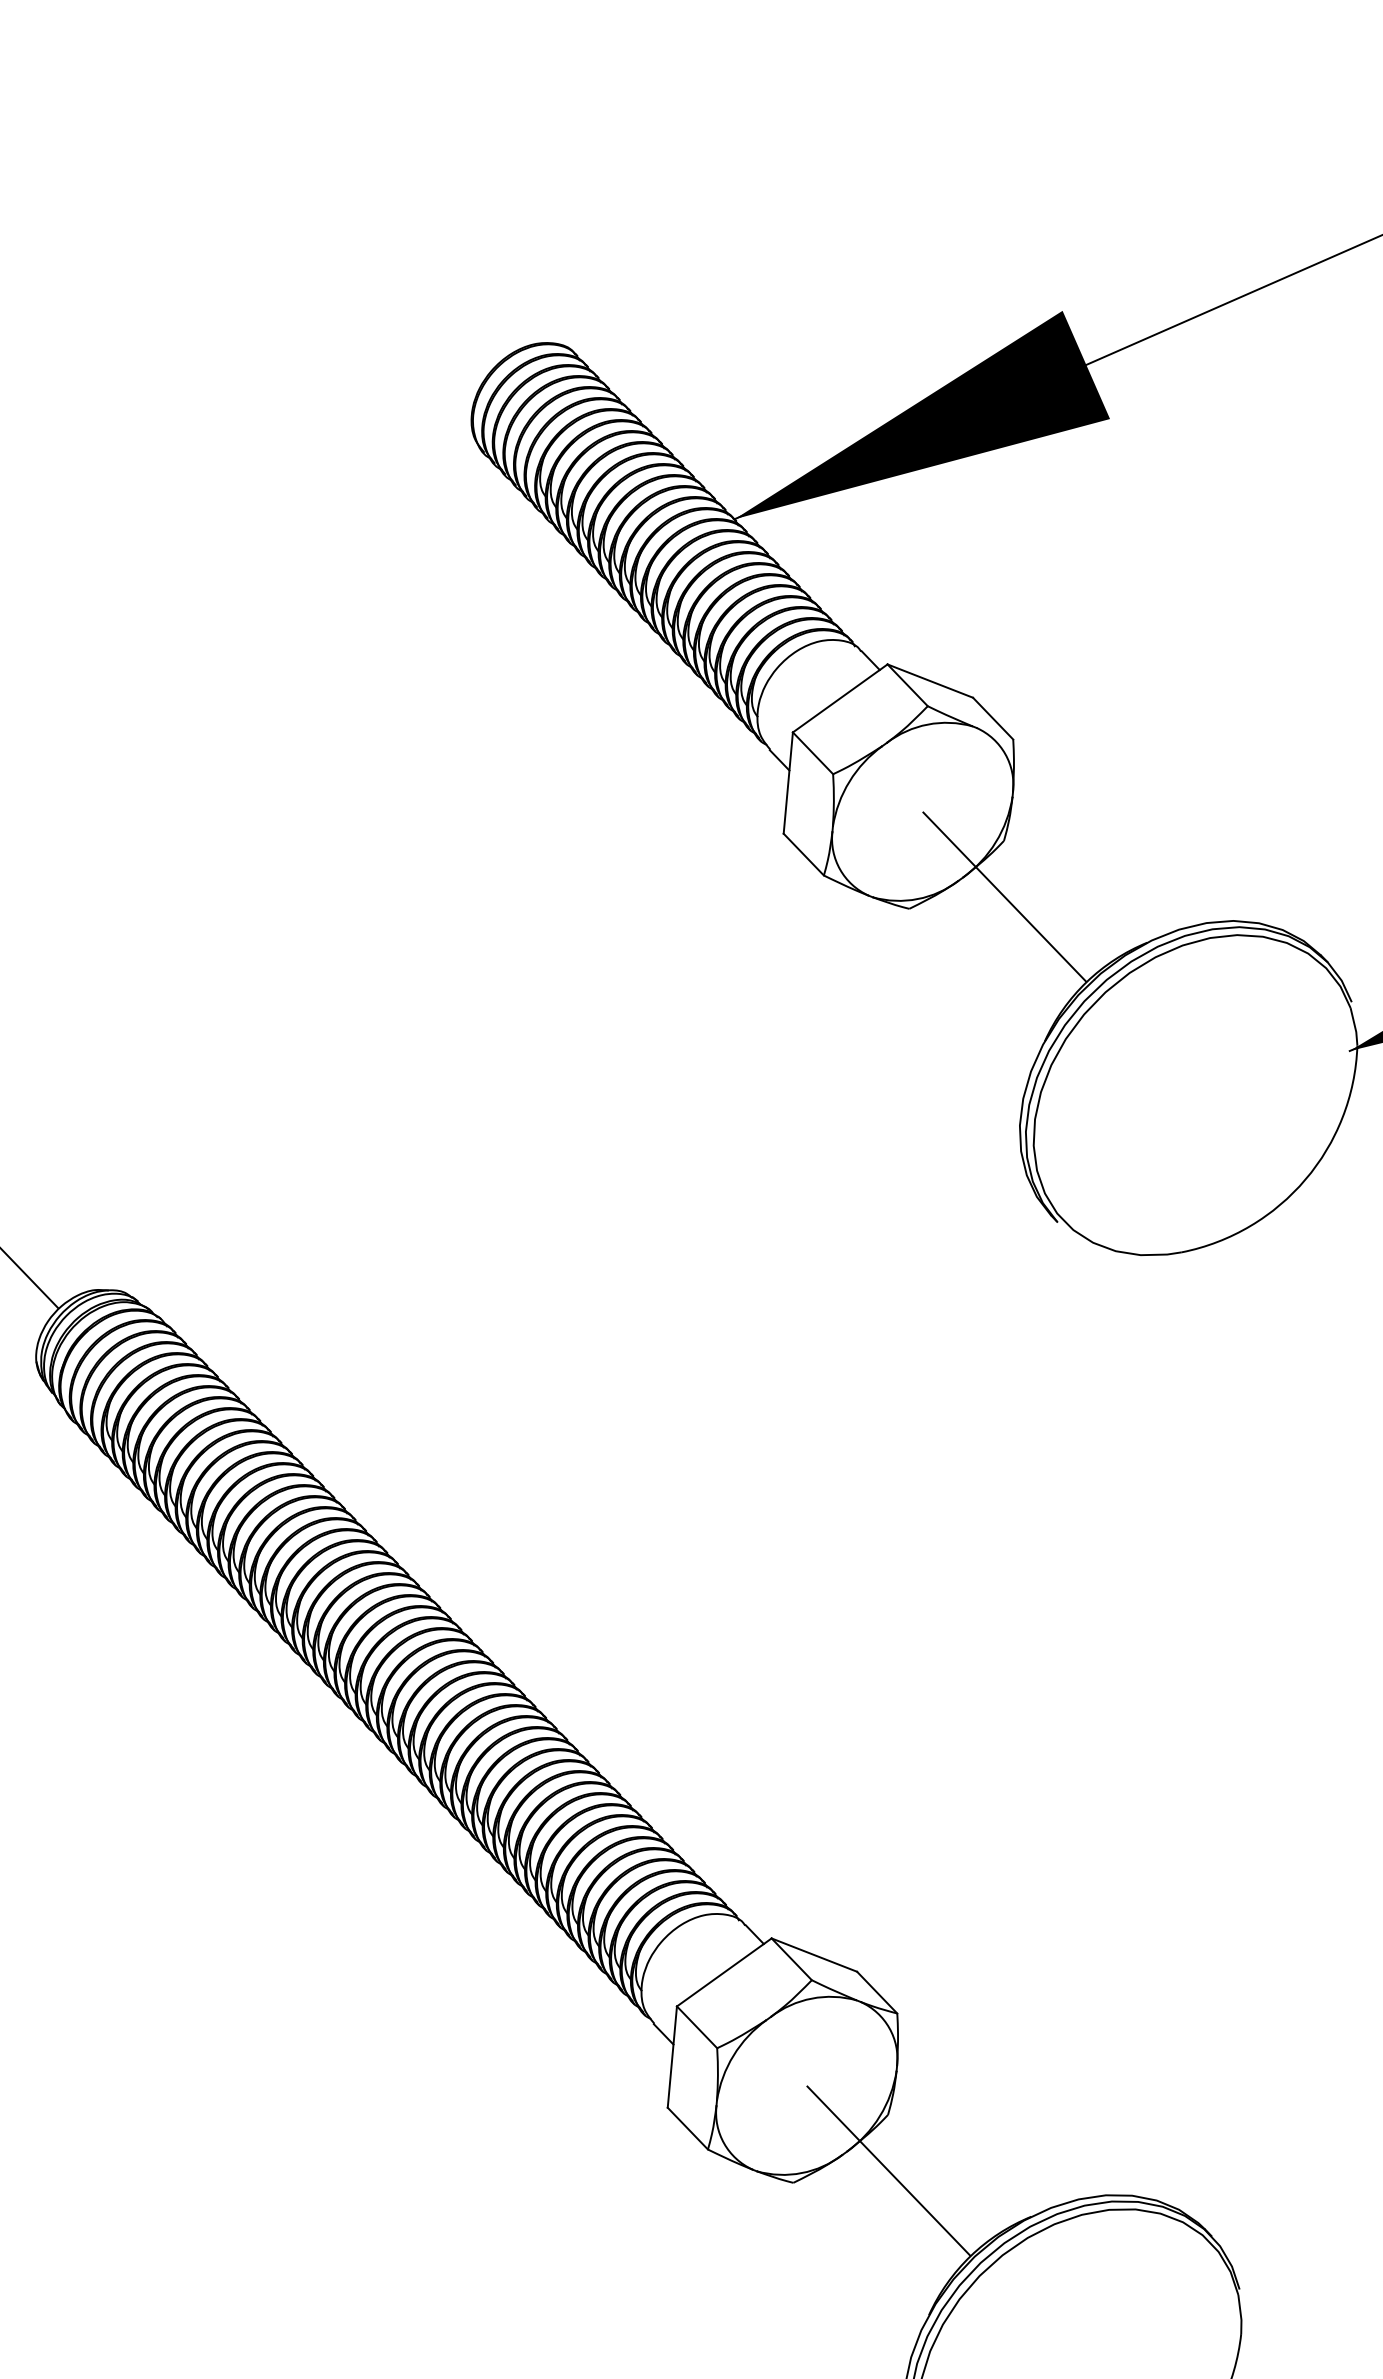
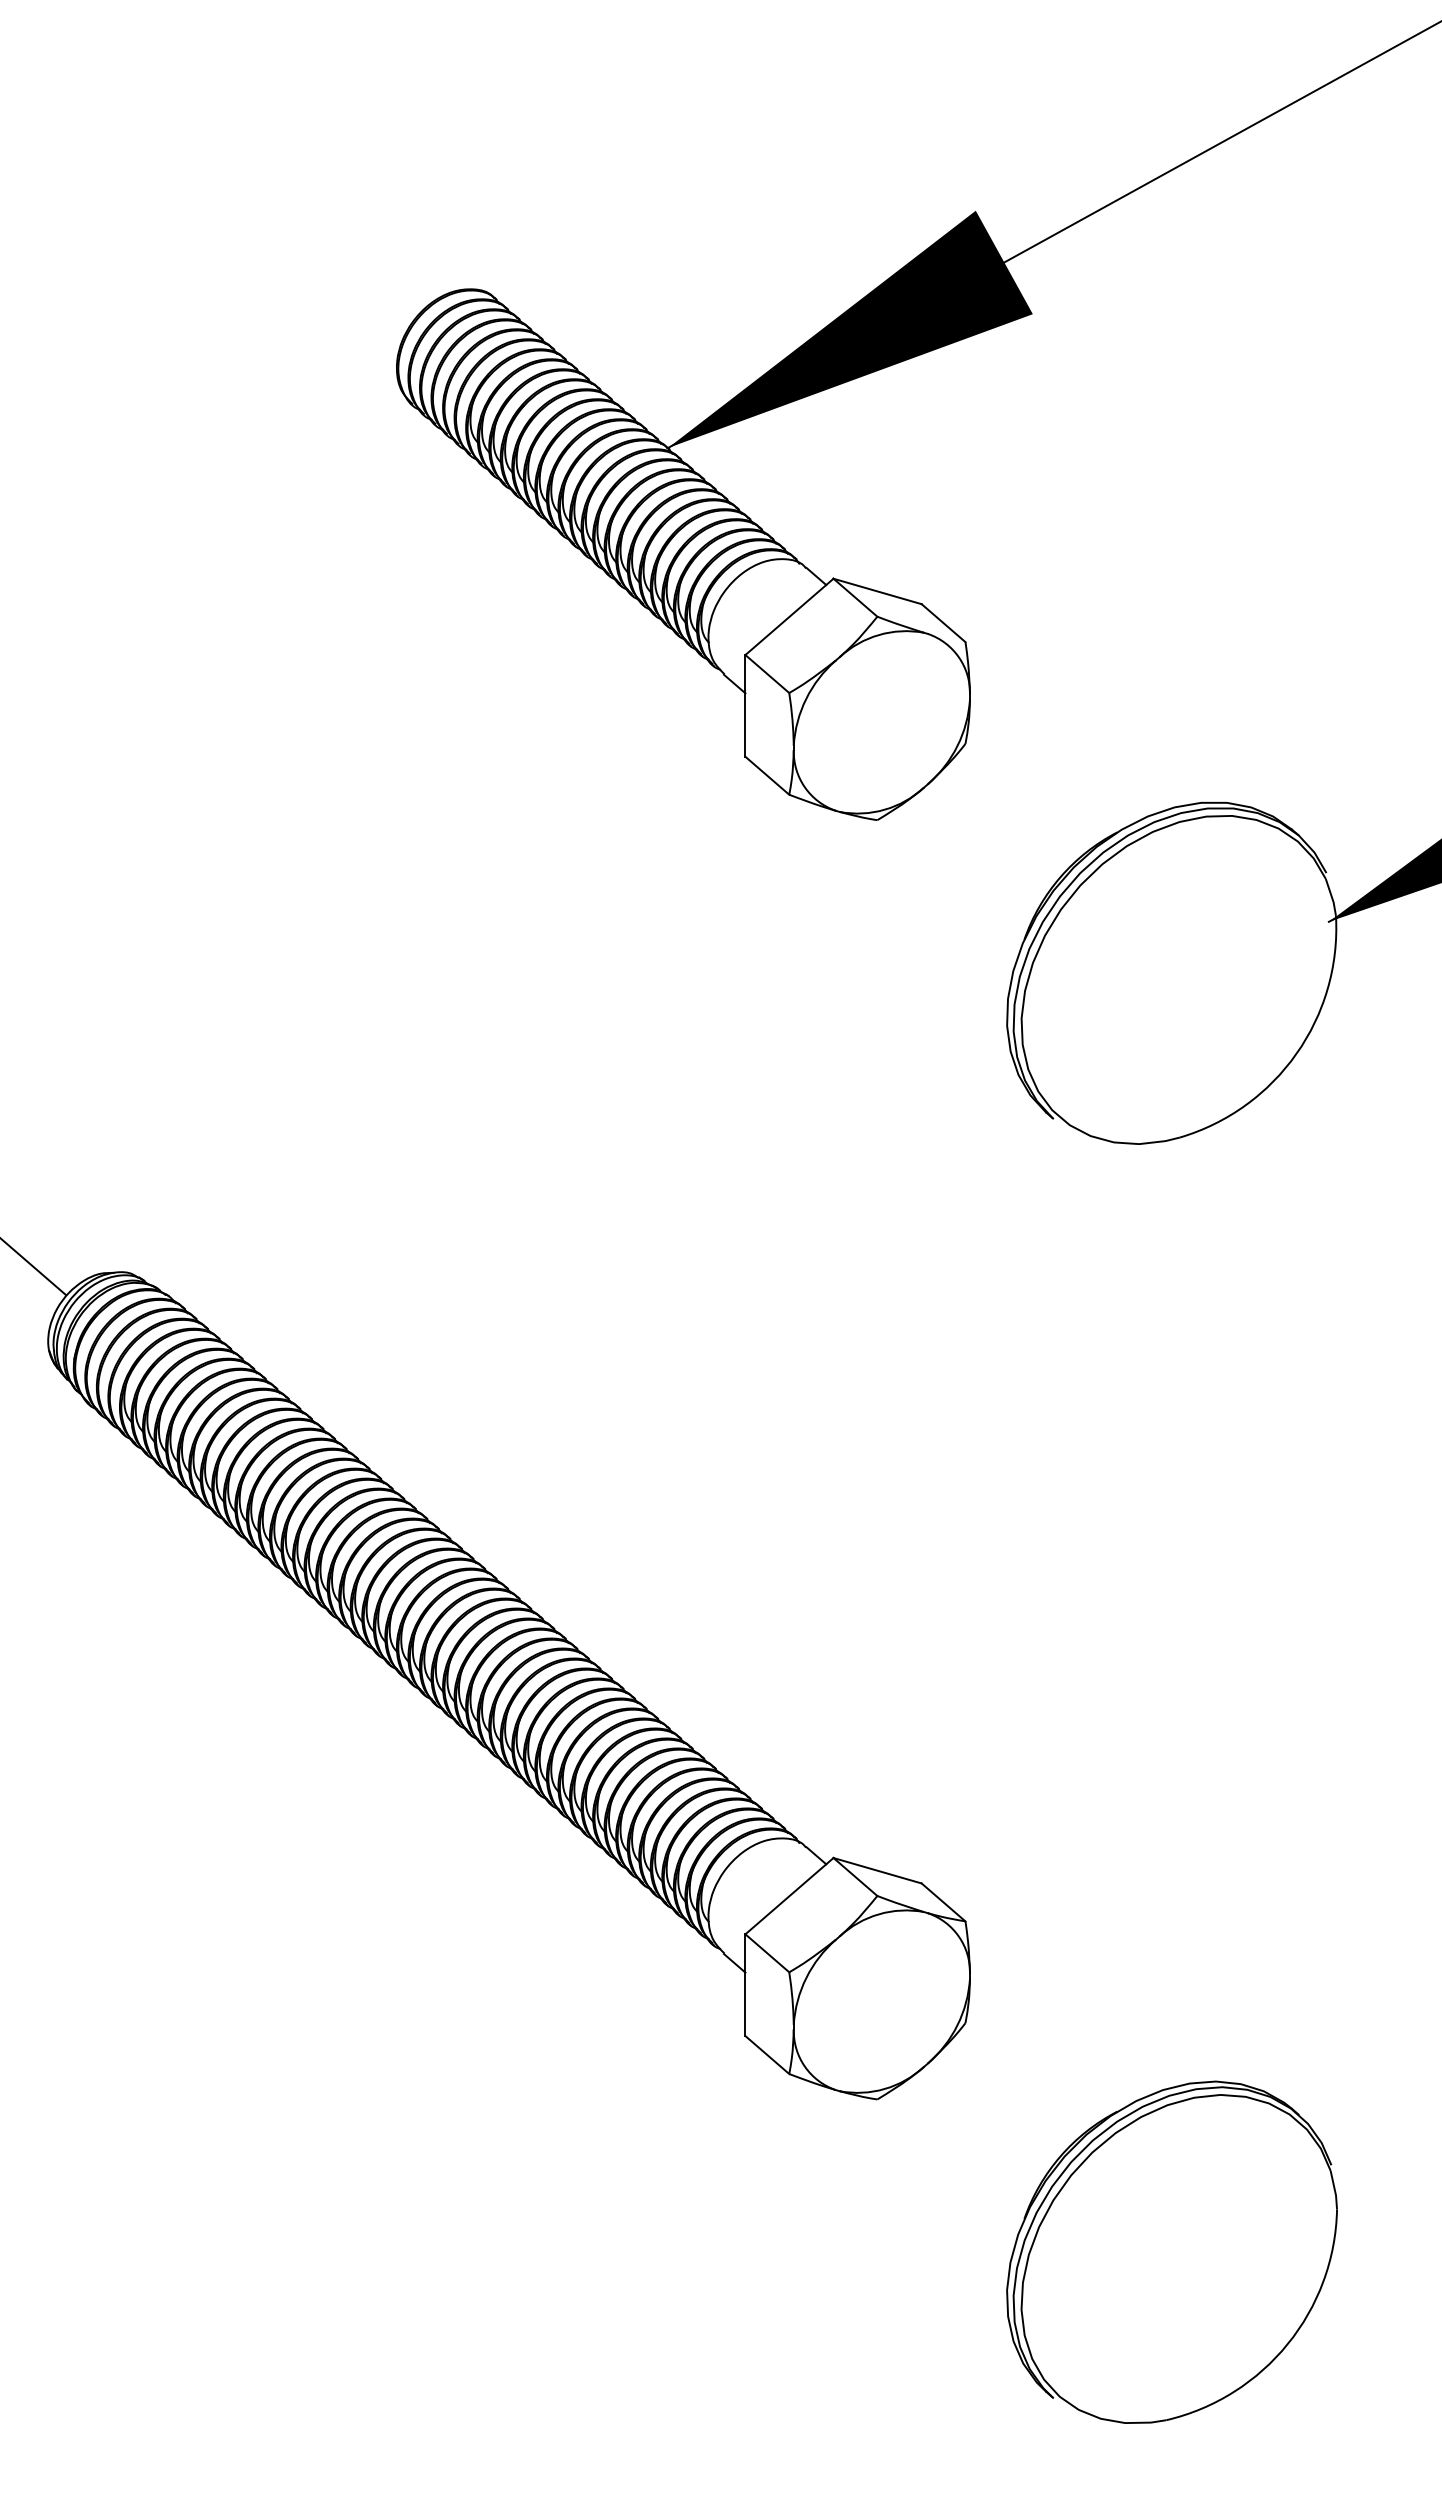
line: (1003, 896) -> (970, 799), removed
line: (888, 2170) -> (970, 2078), removed

